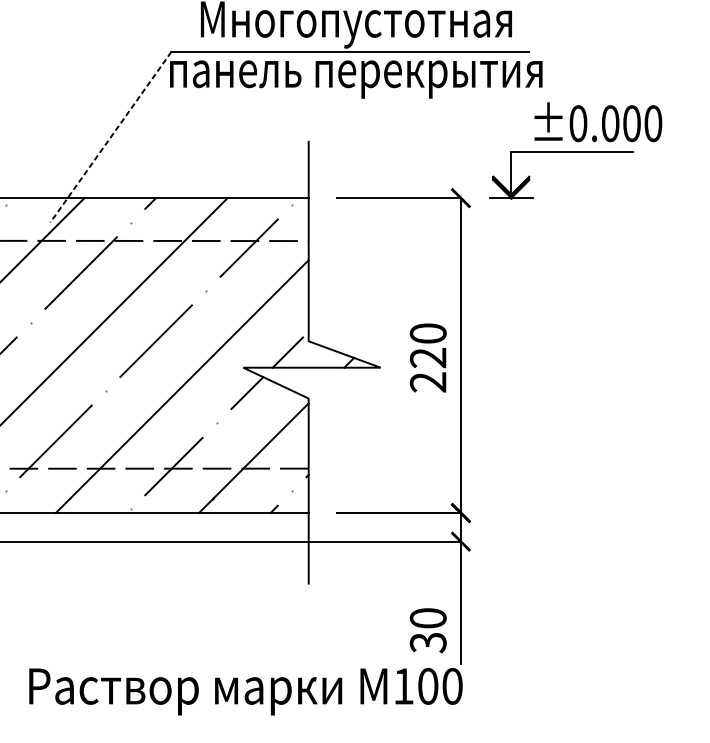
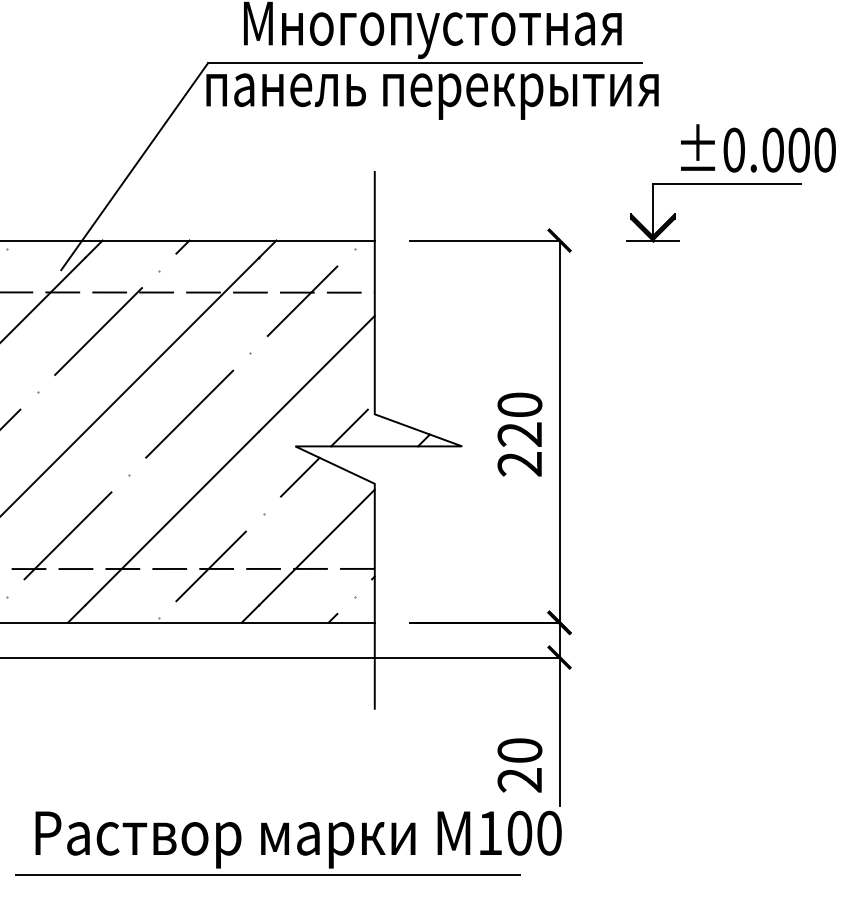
line: (110, 137) -> (134, 166), dashed -> solid
part: (575, 151) -> (730, 183), moved
text: (428, 642) -> (520, 780), 30 -> 20
line: (220, 720) -> (267, 874), added

